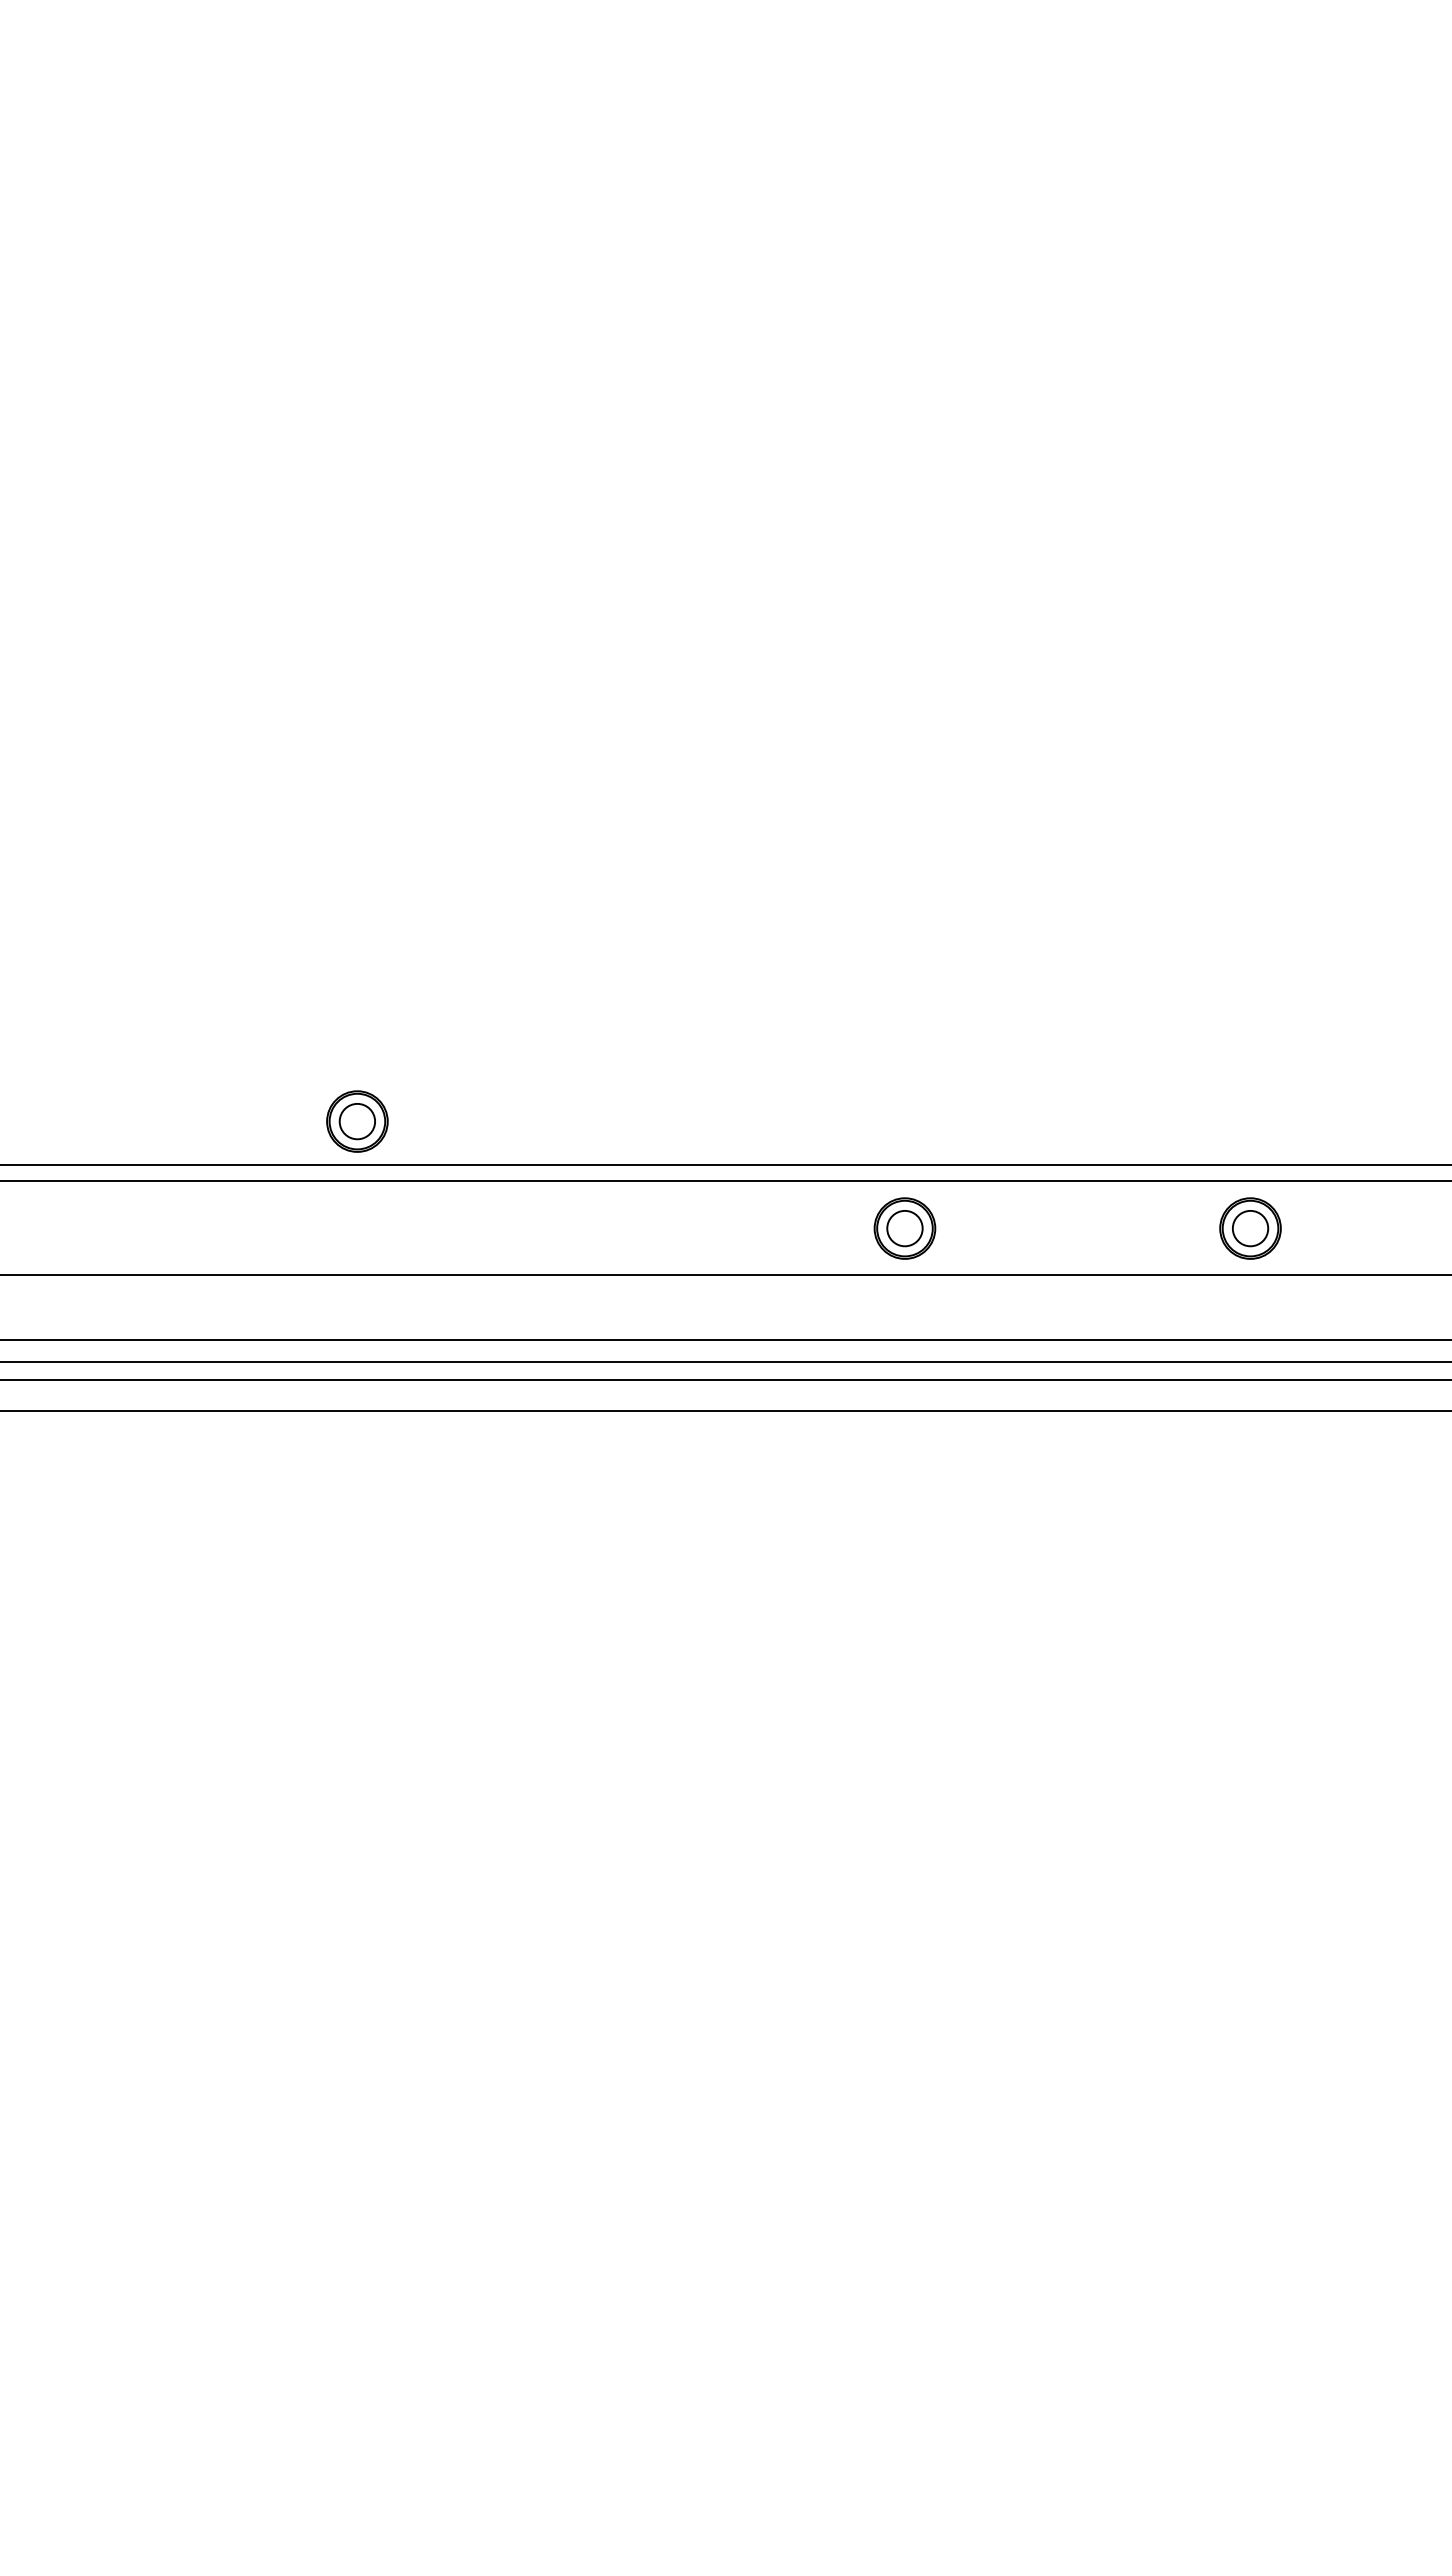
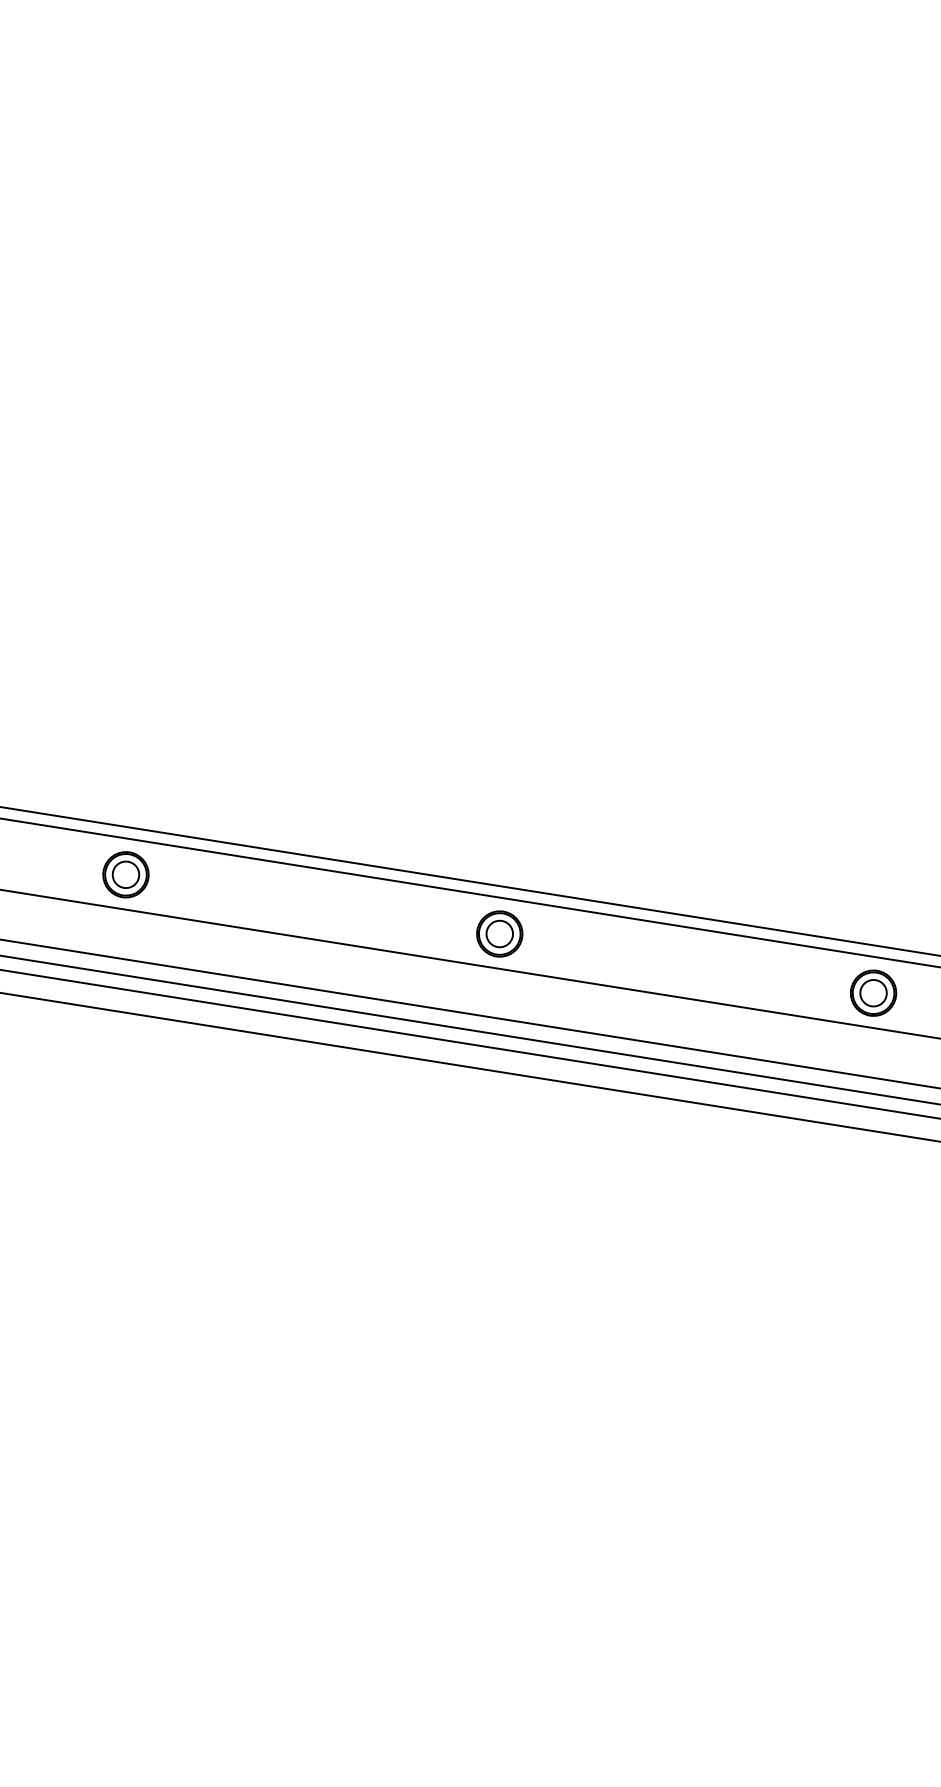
part: (357, 1121) -> (126, 874), moved
part: (904, 1228) -> (499, 933), moved
part: (1250, 1228) -> (873, 993), moved

